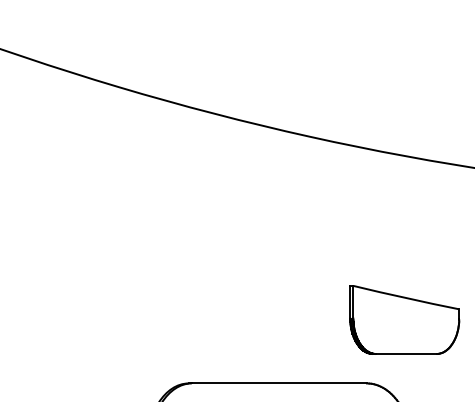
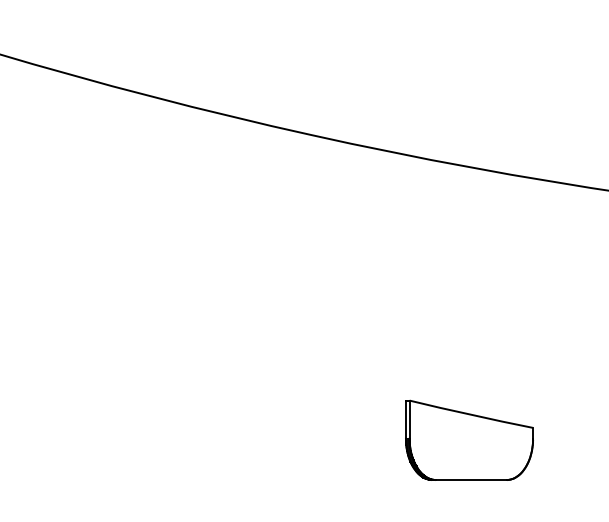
part: (404, 319) -> (468, 439), size x0.7

